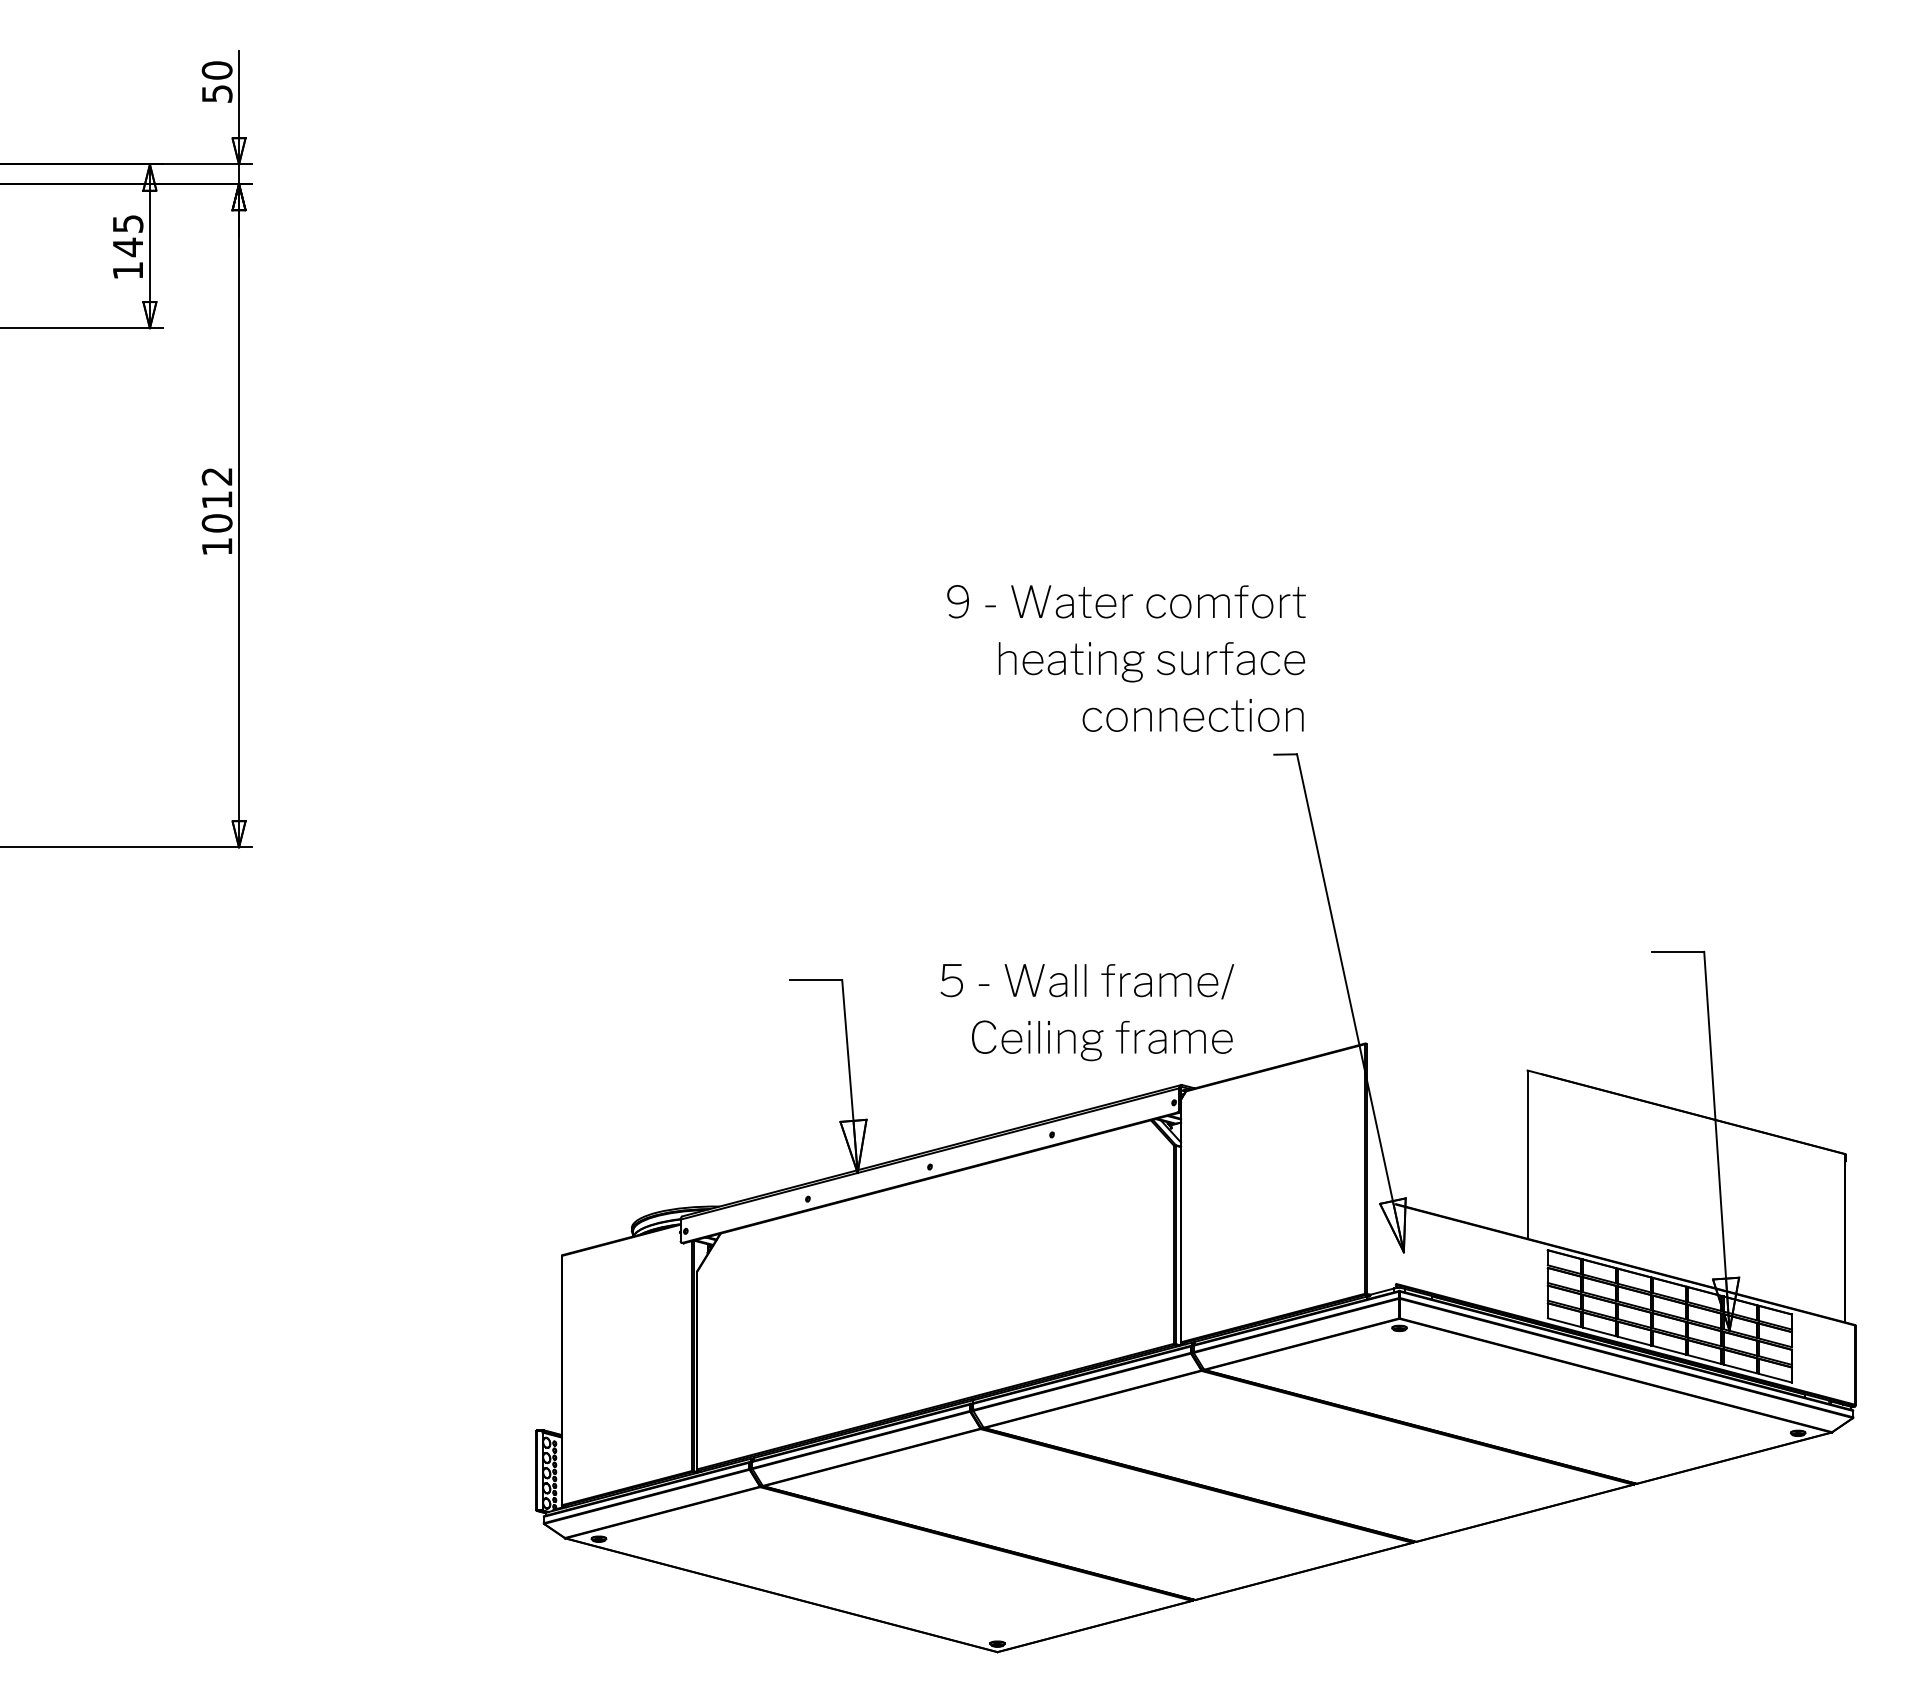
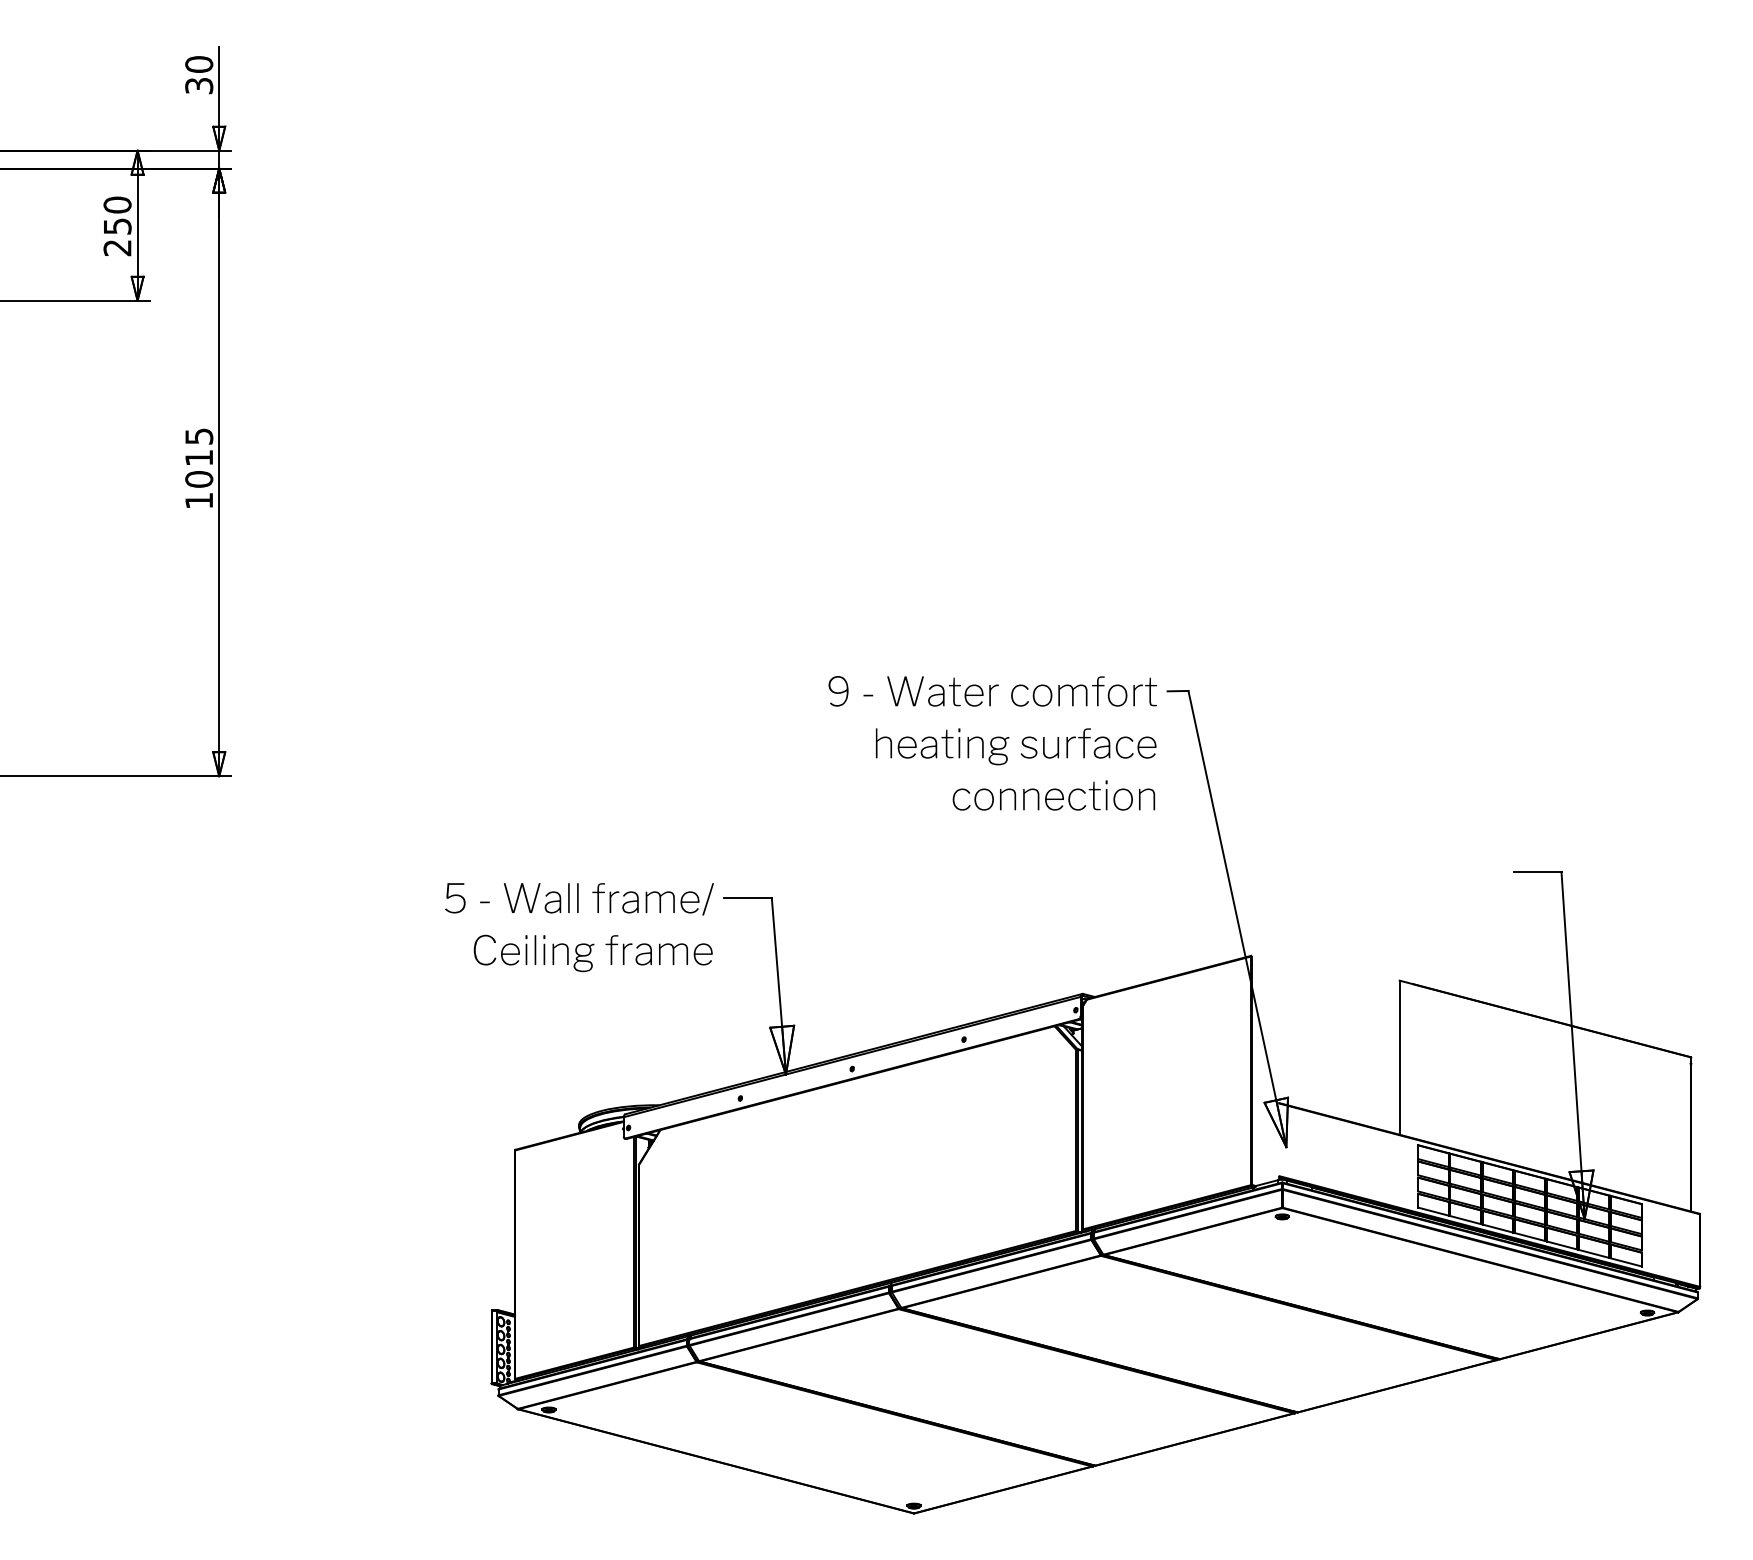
text: (216, 93) -> (198, 85), 50 -> 30
text: (127, 246) -> (117, 225), 145 -> 250
text: (216, 476) -> (198, 436), 1012 -> 1015
text: (1126, 658) -> (992, 743), moved
text: (1086, 1012) -> (578, 927), moved

